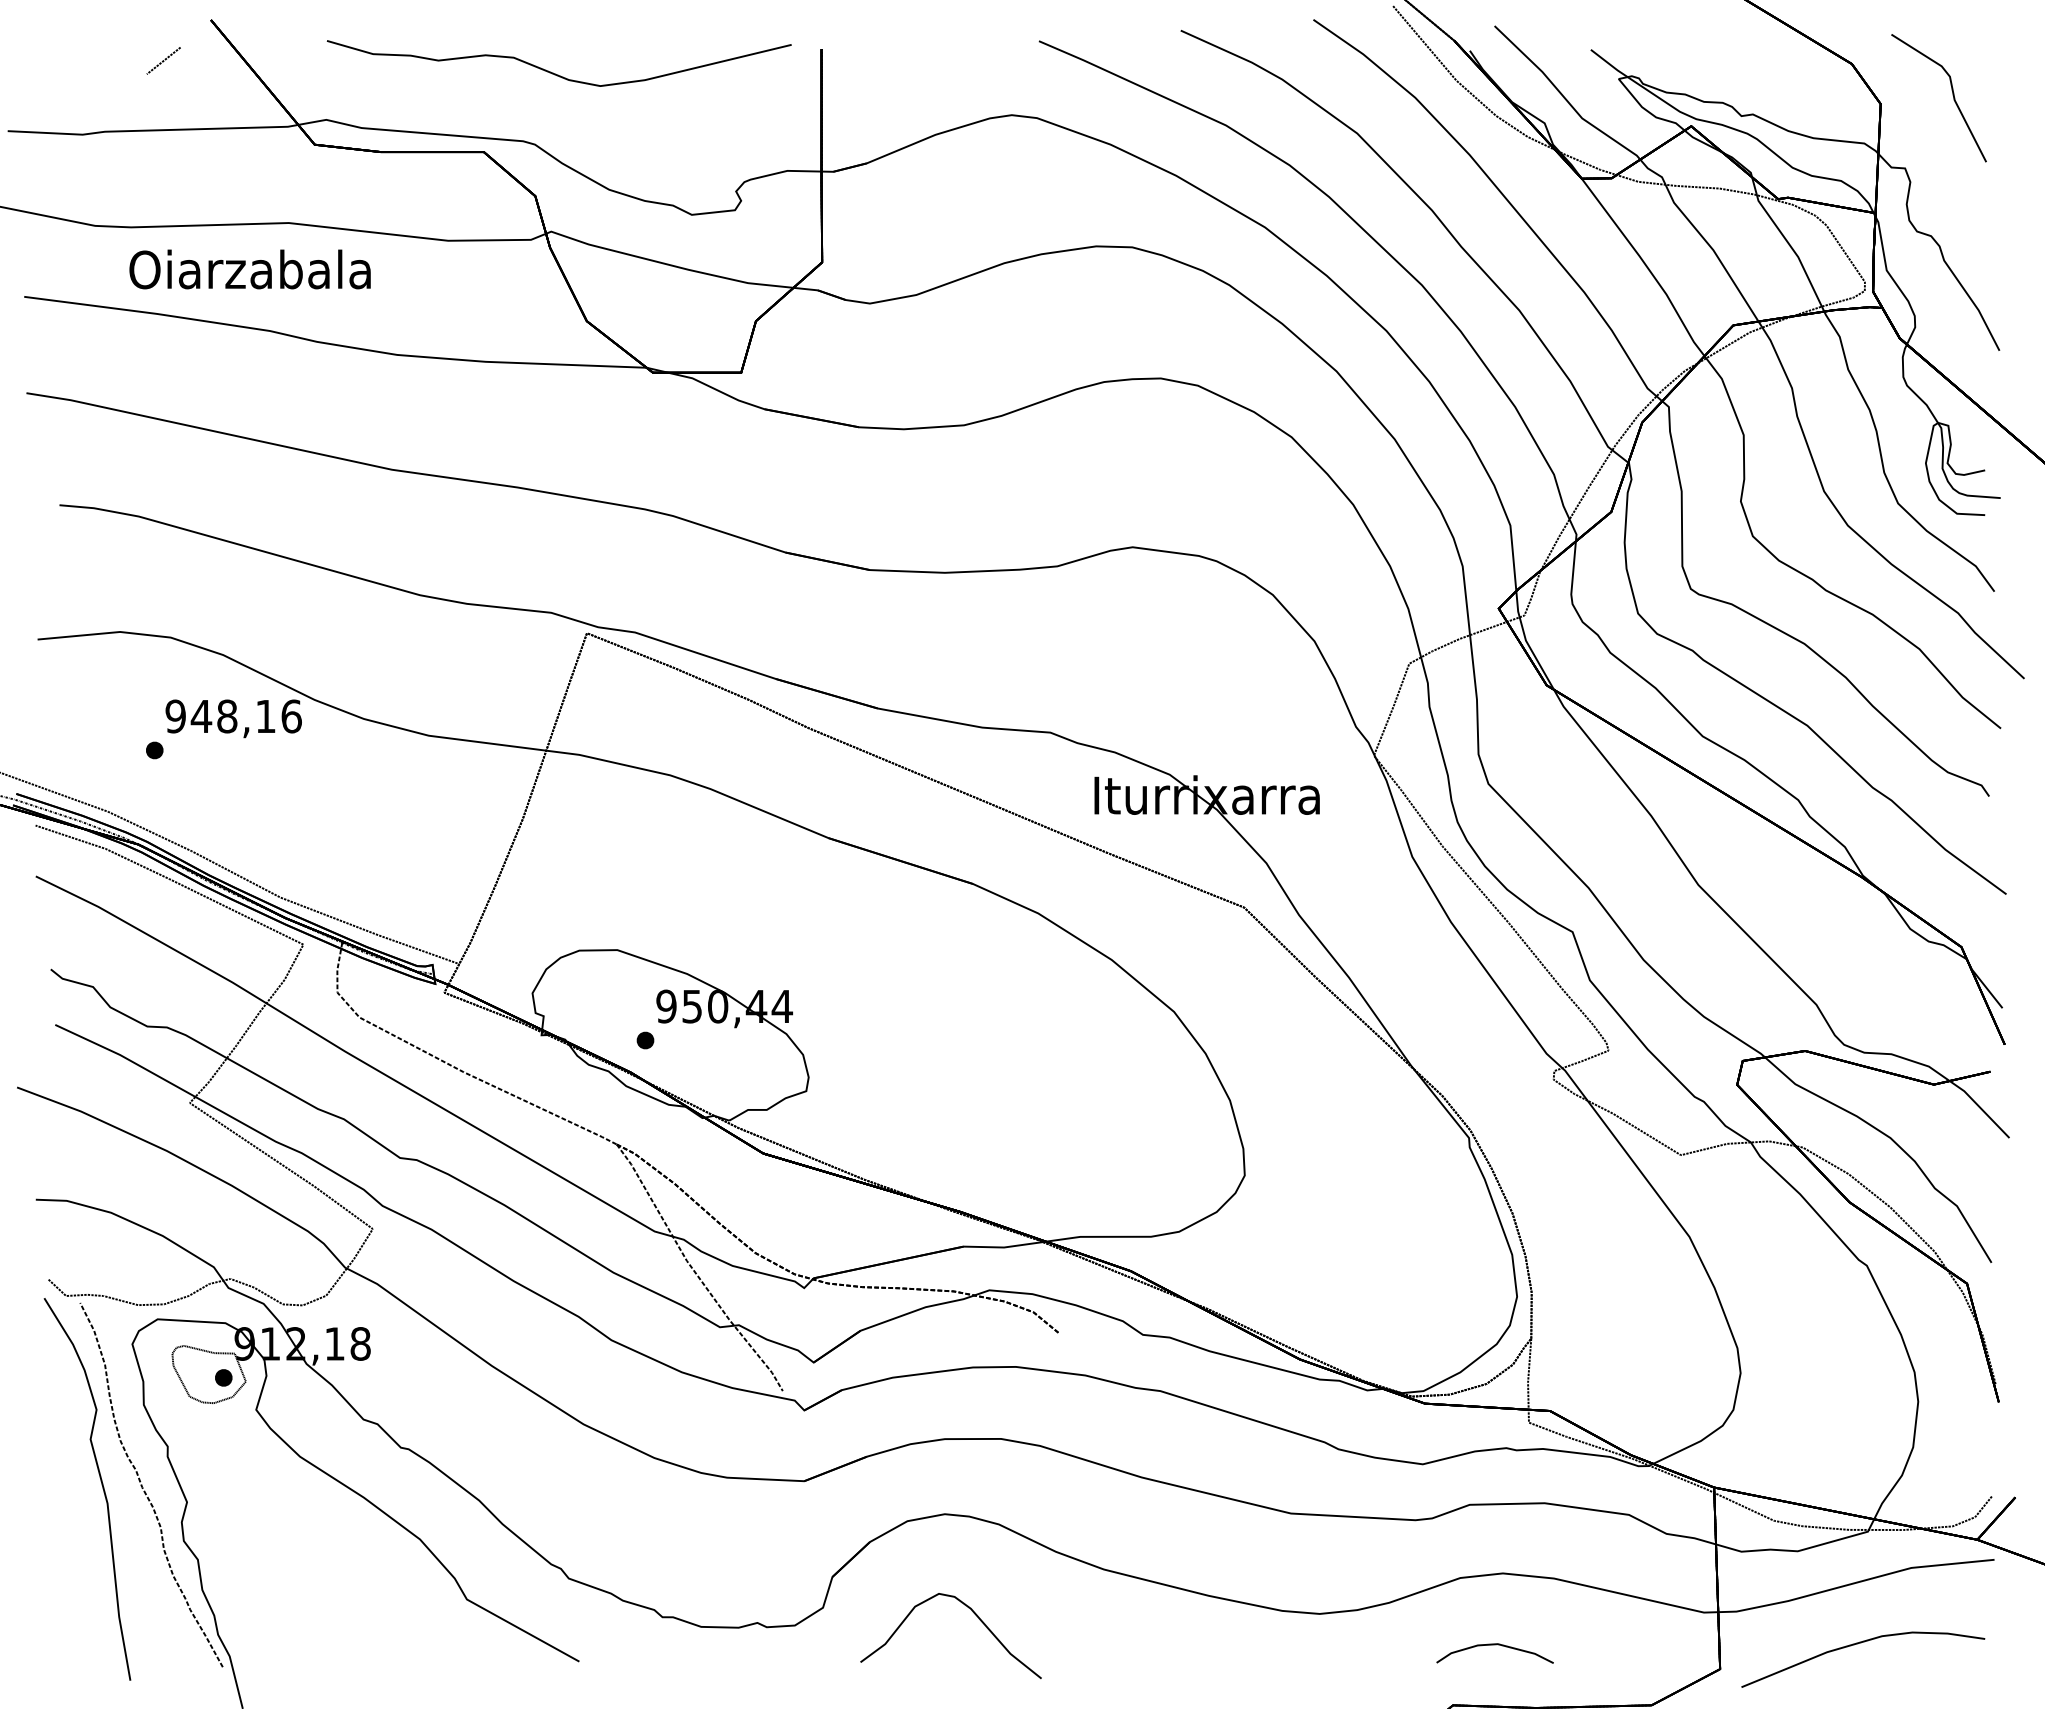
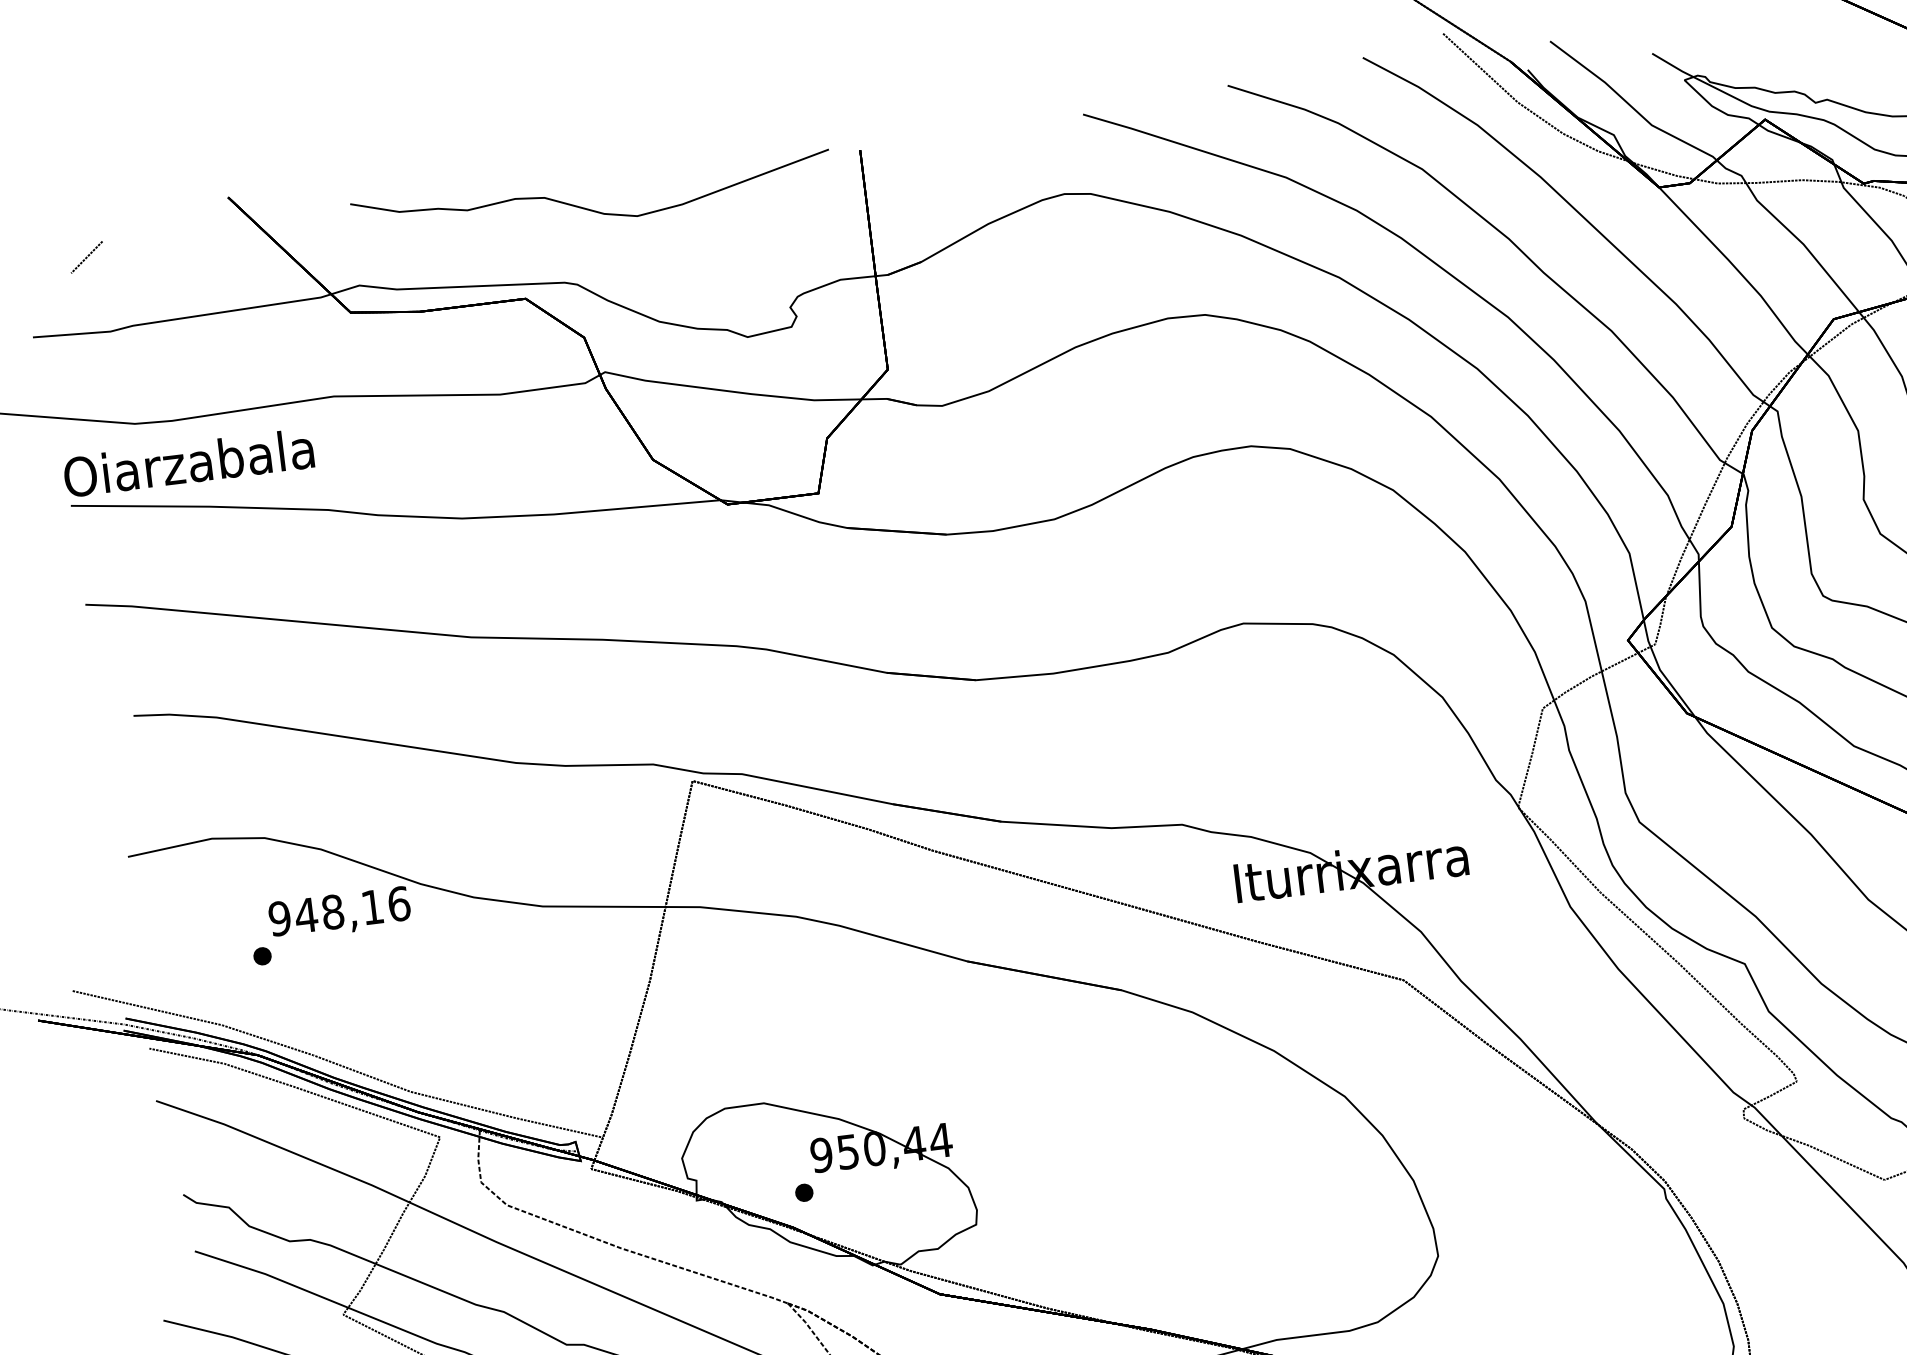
line: (163, 60) -> (86, 257), moved
text: (249, 269) -> (188, 462), moved

